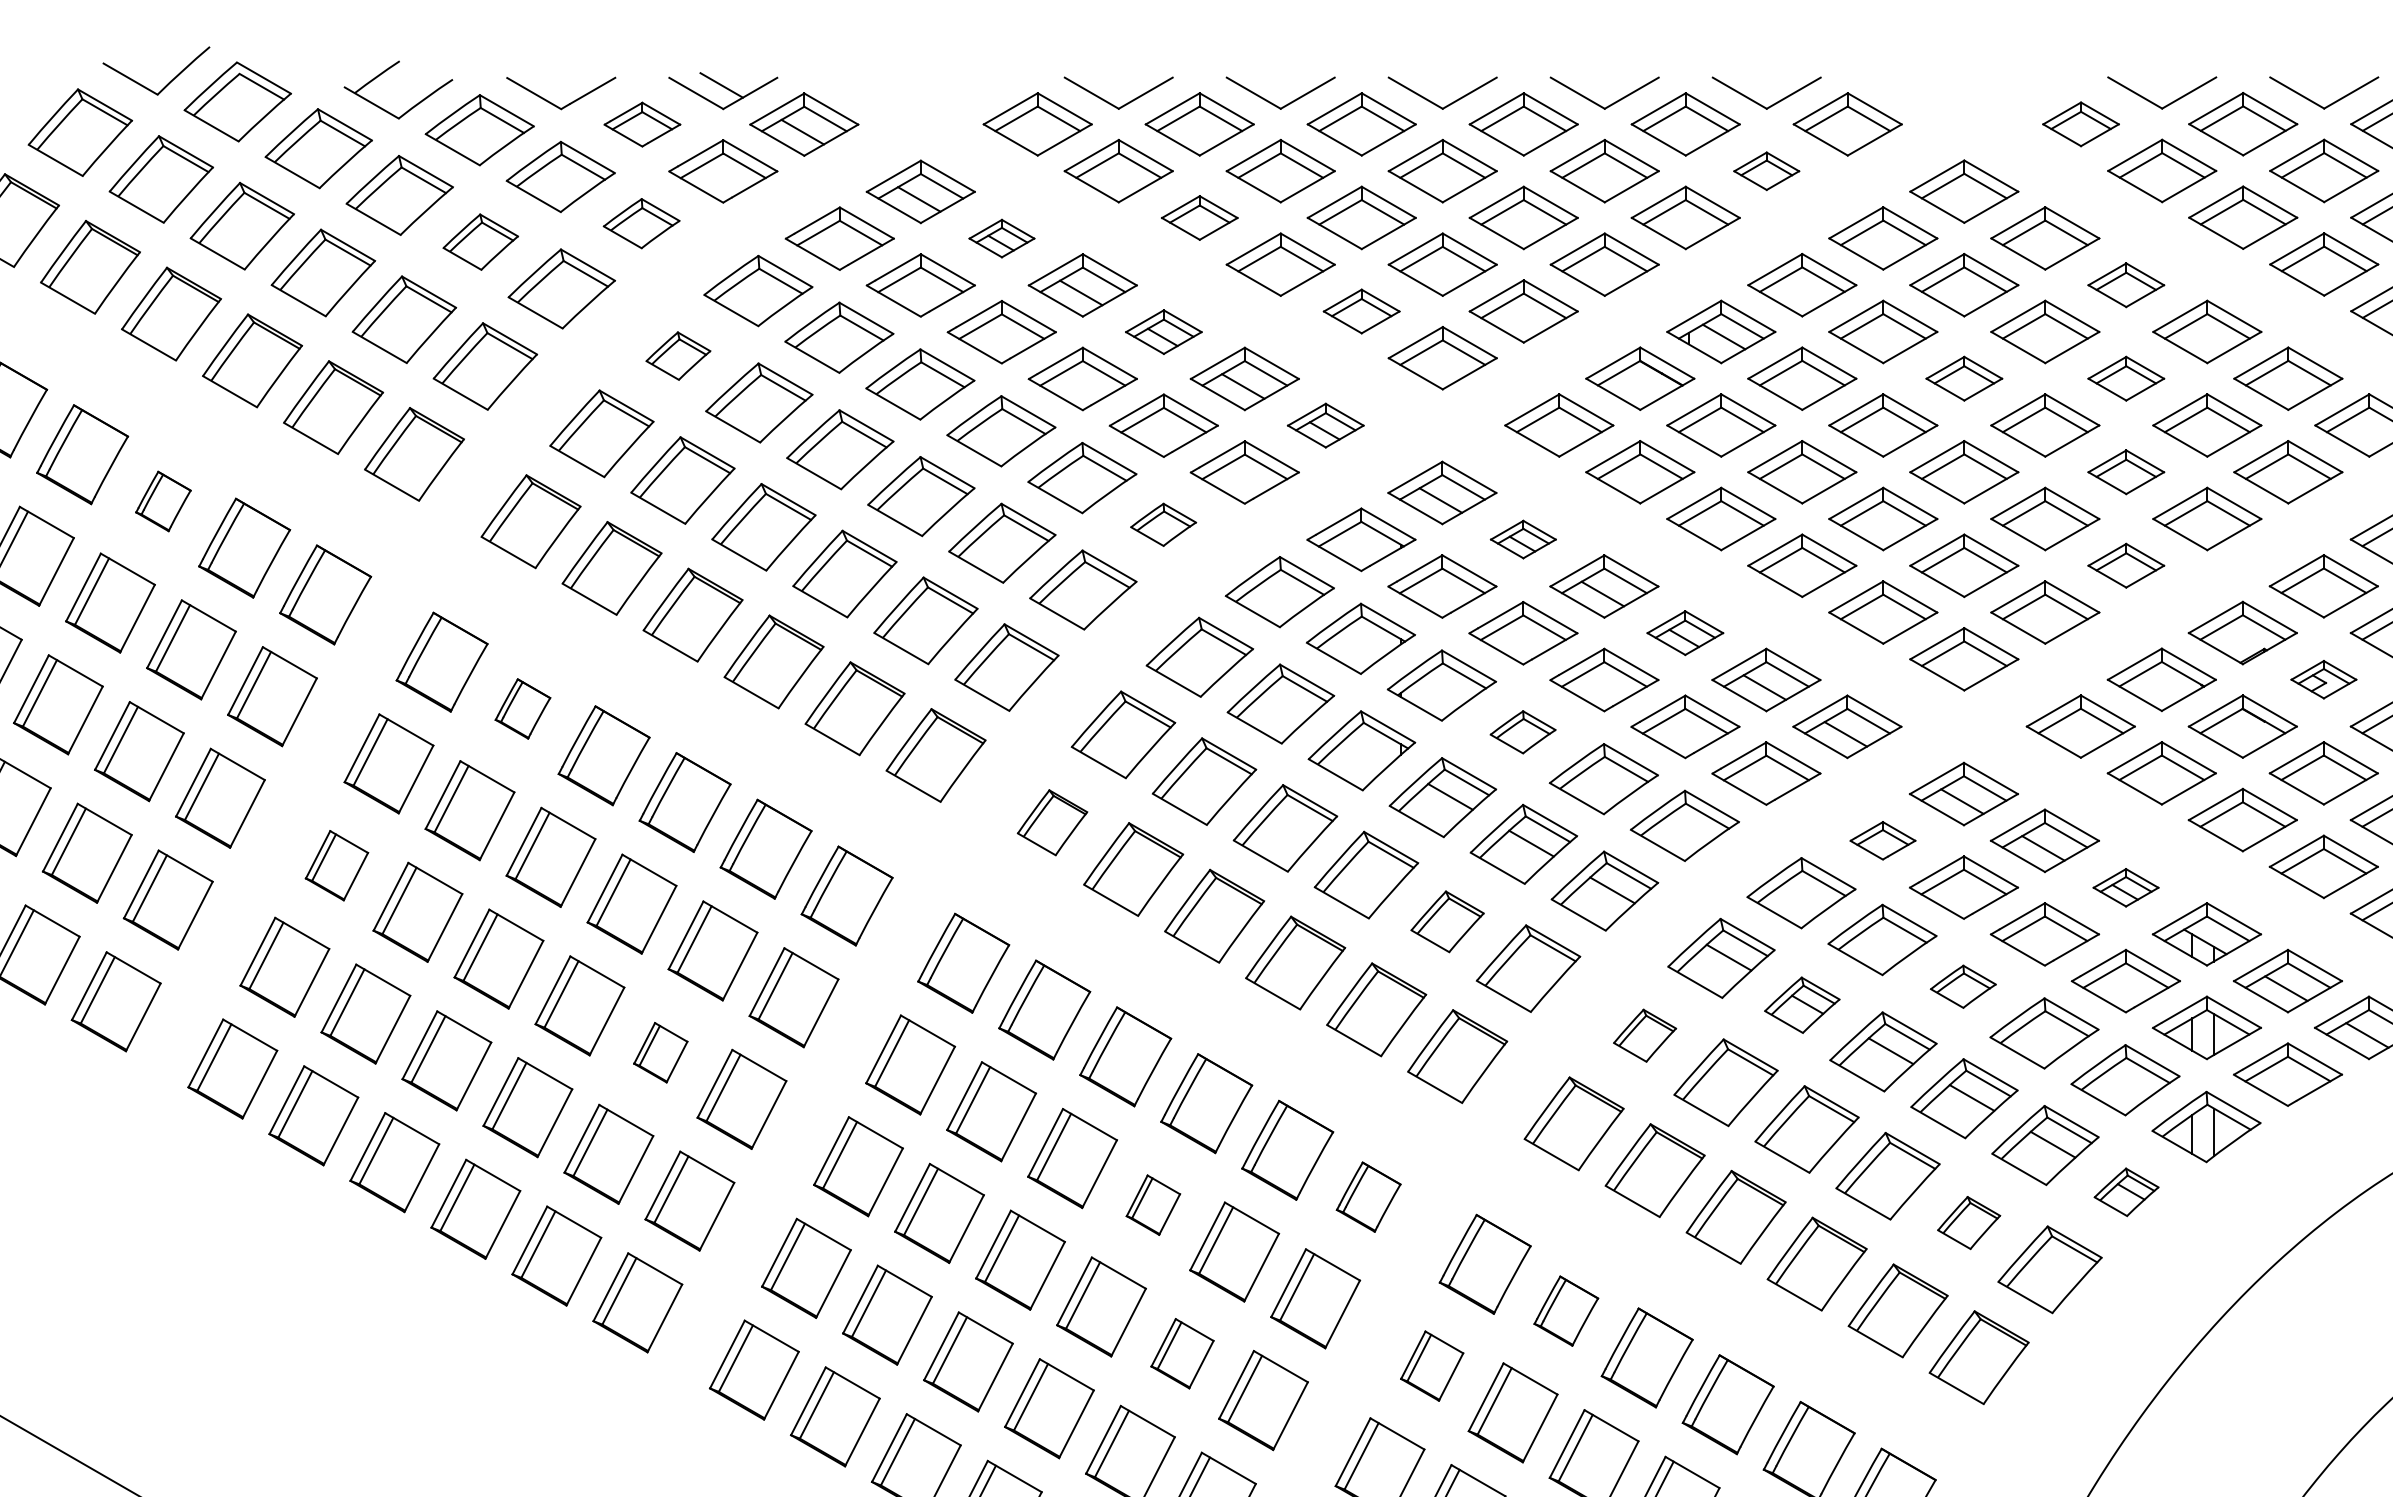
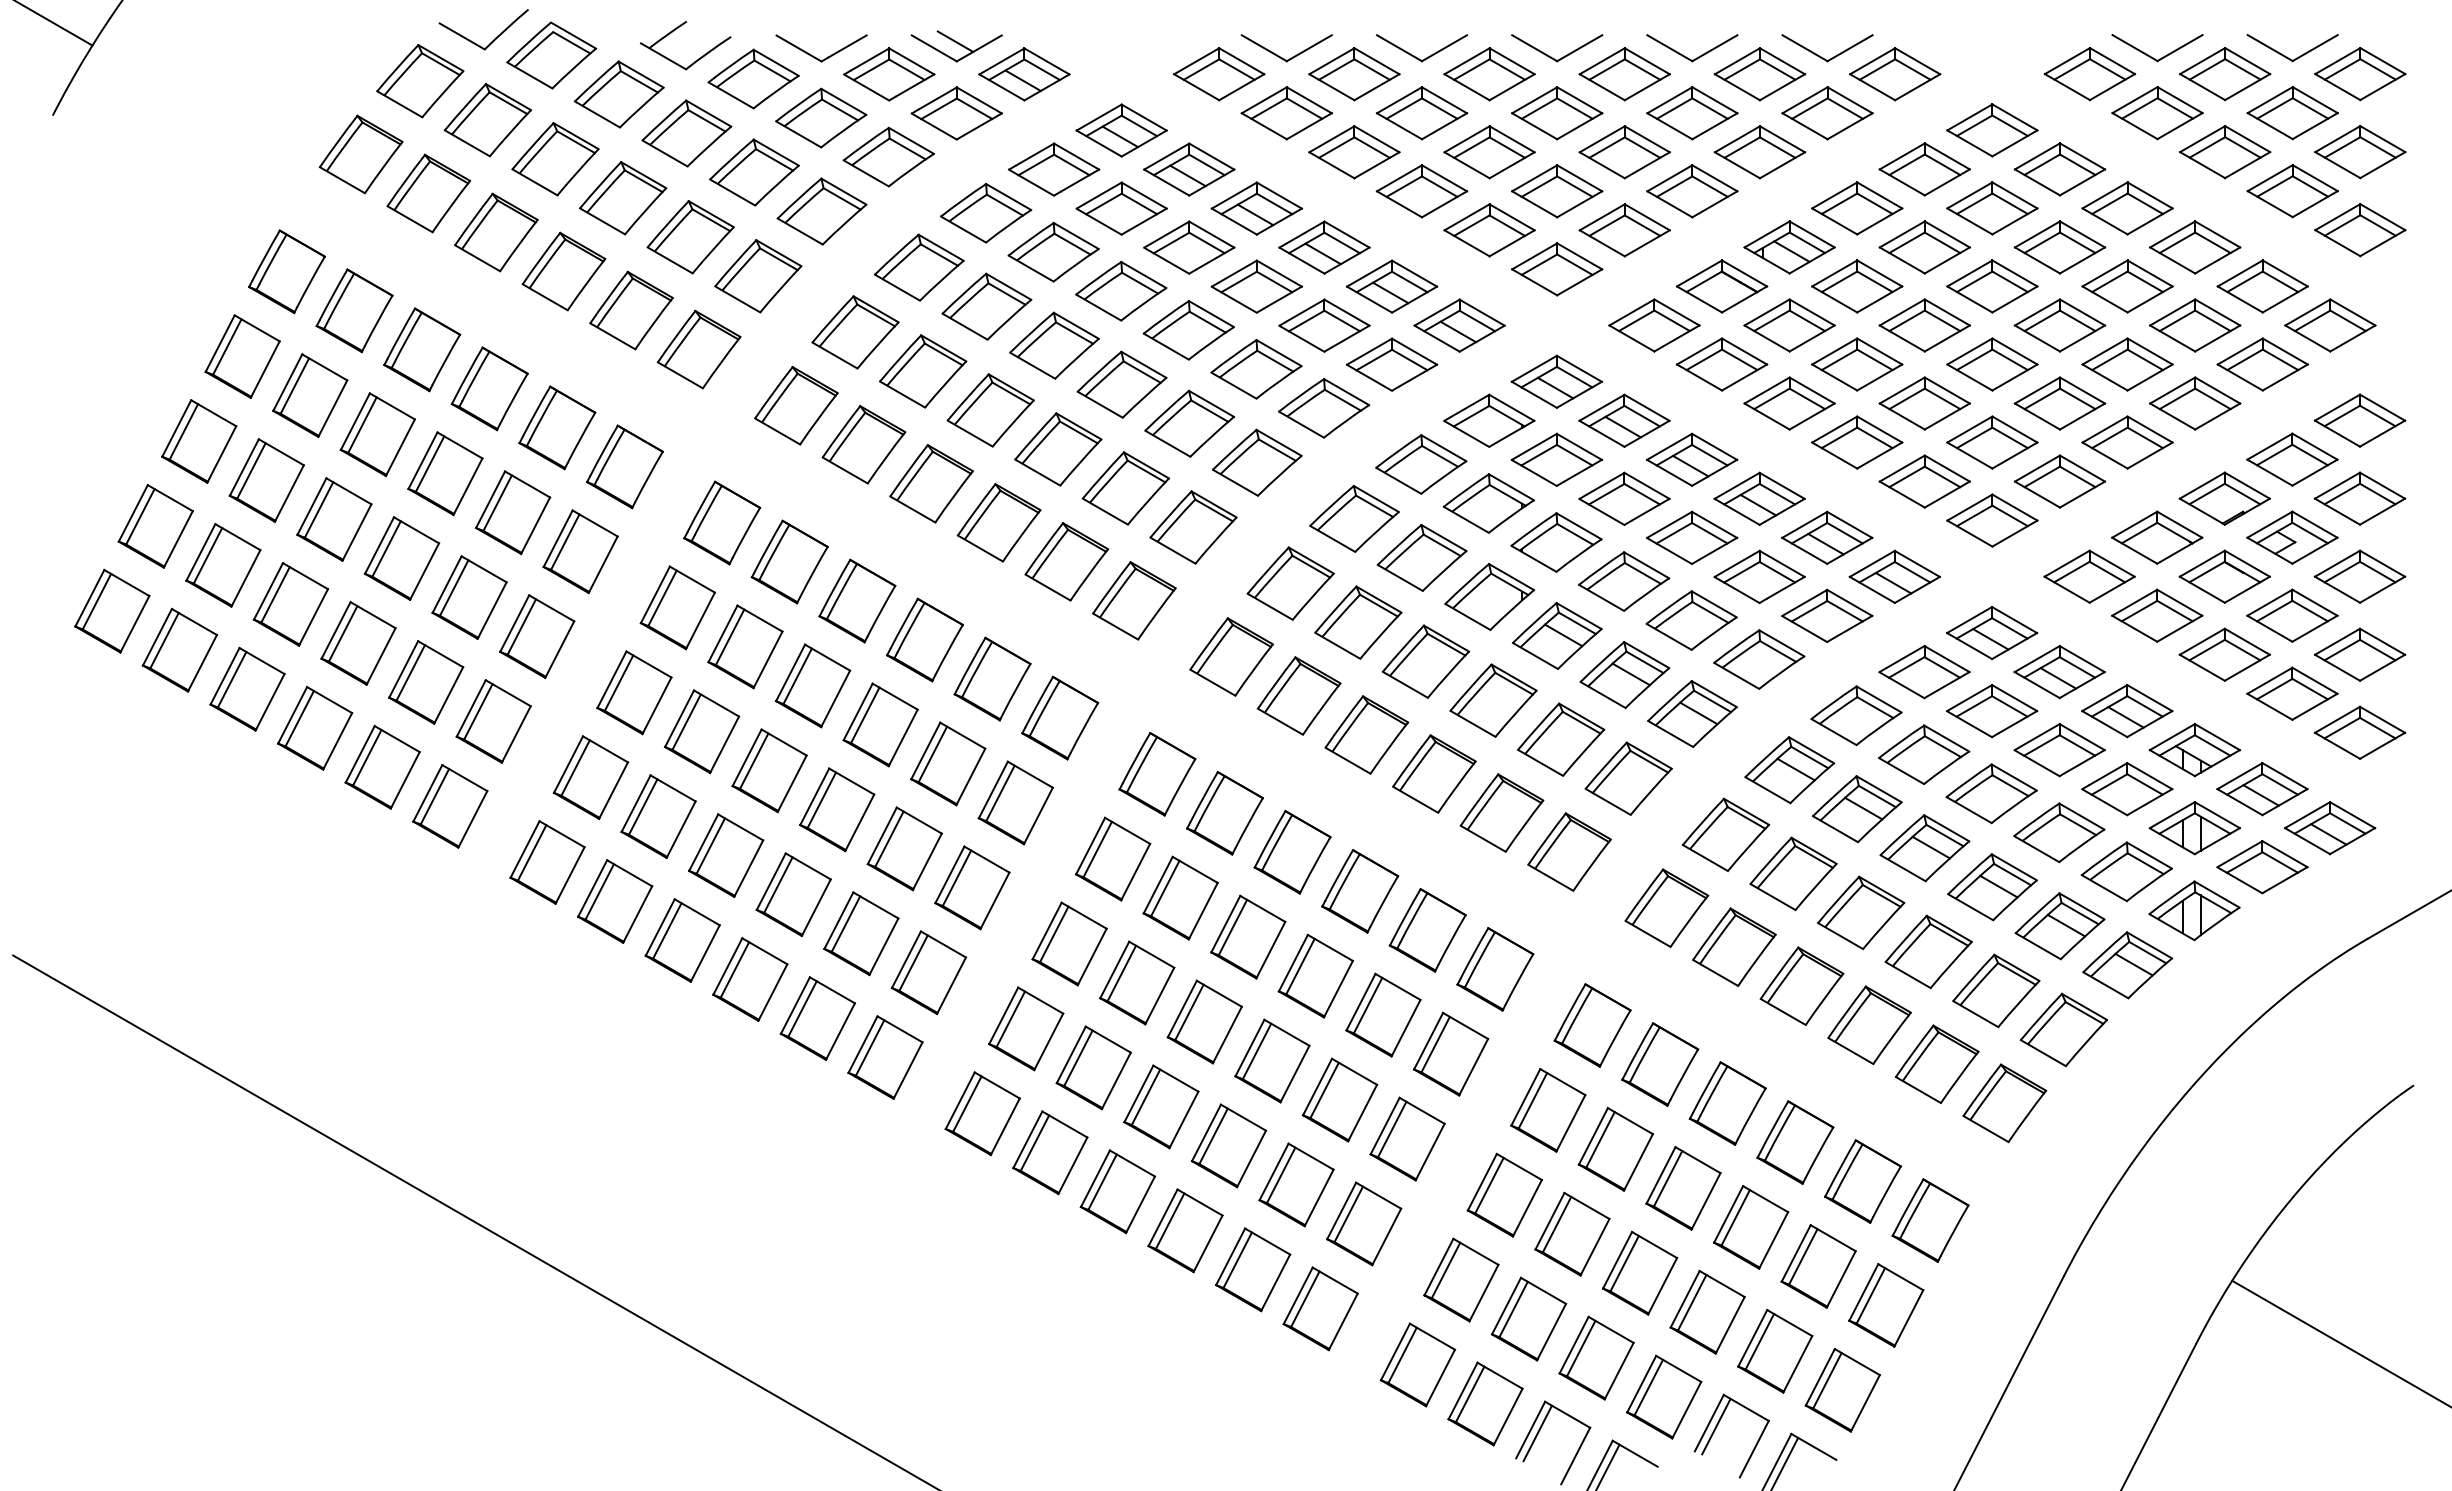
part: (642, 124) -> (889, 74), size x1.43
part: (2080, 124) -> (2089, 74), size x1.43
part: (1766, 171) -> (1827, 113), size x1.67
part: (1199, 218) -> (1354, 152), size x1.43
part: (641, 222) -> (888, 156), size x1.43
part: (1002, 238) -> (1189, 169), size x1.67
part: (480, 242) -> (754, 172), size x1.43
part: (2126, 285) -> (2127, 208), size x1.43
part: (1361, 311) -> (1489, 230), size x1.43
part: (1163, 332) -> (1324, 247), size x1.43
part: (678, 356) -> (919, 267), size x1.67
part: (1964, 378) -> (1992, 286), size x1.43
part: (2126, 378) -> (2127, 286), size x1.43
part: (1325, 425) -> (1459, 325), size x1.43
part: (2126, 472) -> (2127, 364), size x1.43
part: (163, 501) -> (489, 388), size x1.67
part: (1163, 524) -> (1324, 408), size x1.67
part: (1523, 539) -> (1624, 420), size x1.67
part: (2126, 565) -> (2127, 442), size x1.43
part: (1685, 632) -> (1759, 498), size x1.43
part: (2323, 679) -> (2292, 537), size x1.67
part: (522, 708) -> (789, 561), size x1.67
part: (1523, 732) -> (1624, 581), size x1.67
part: (1052, 822) -> (1231, 656), size x1.43
part: (1882, 840) -> (1924, 671), size x1.67
part: (337, 865) -> (634, 692), size x1.43
part: (2126, 888) -> (2127, 711), size x1.67
part: (1447, 921) -> (1561, 739), size x1.43
part: (1963, 986) -> (1991, 793), size x1.67
part: (1801, 1005) -> (1856, 809), size x1.43
part: (1644, 1035) -> (1725, 834), size x1.67
part: (660, 1052) -> (904, 848), size x1.67
part: (2126, 1192) -> (2127, 965), size x1.67
part: (1368, 1197) -> (1495, 969), size x1.43
part: (1153, 1204) -> (1315, 975), size x1.67
part: (1969, 1222) -> (1996, 990), size x1.67
part: (1566, 1311) -> (1660, 1064), size x1.43
part: (1181, 1353) -> (1339, 1099), size x1.43
part: (1432, 1366) -> (1548, 1110), size x1.43

